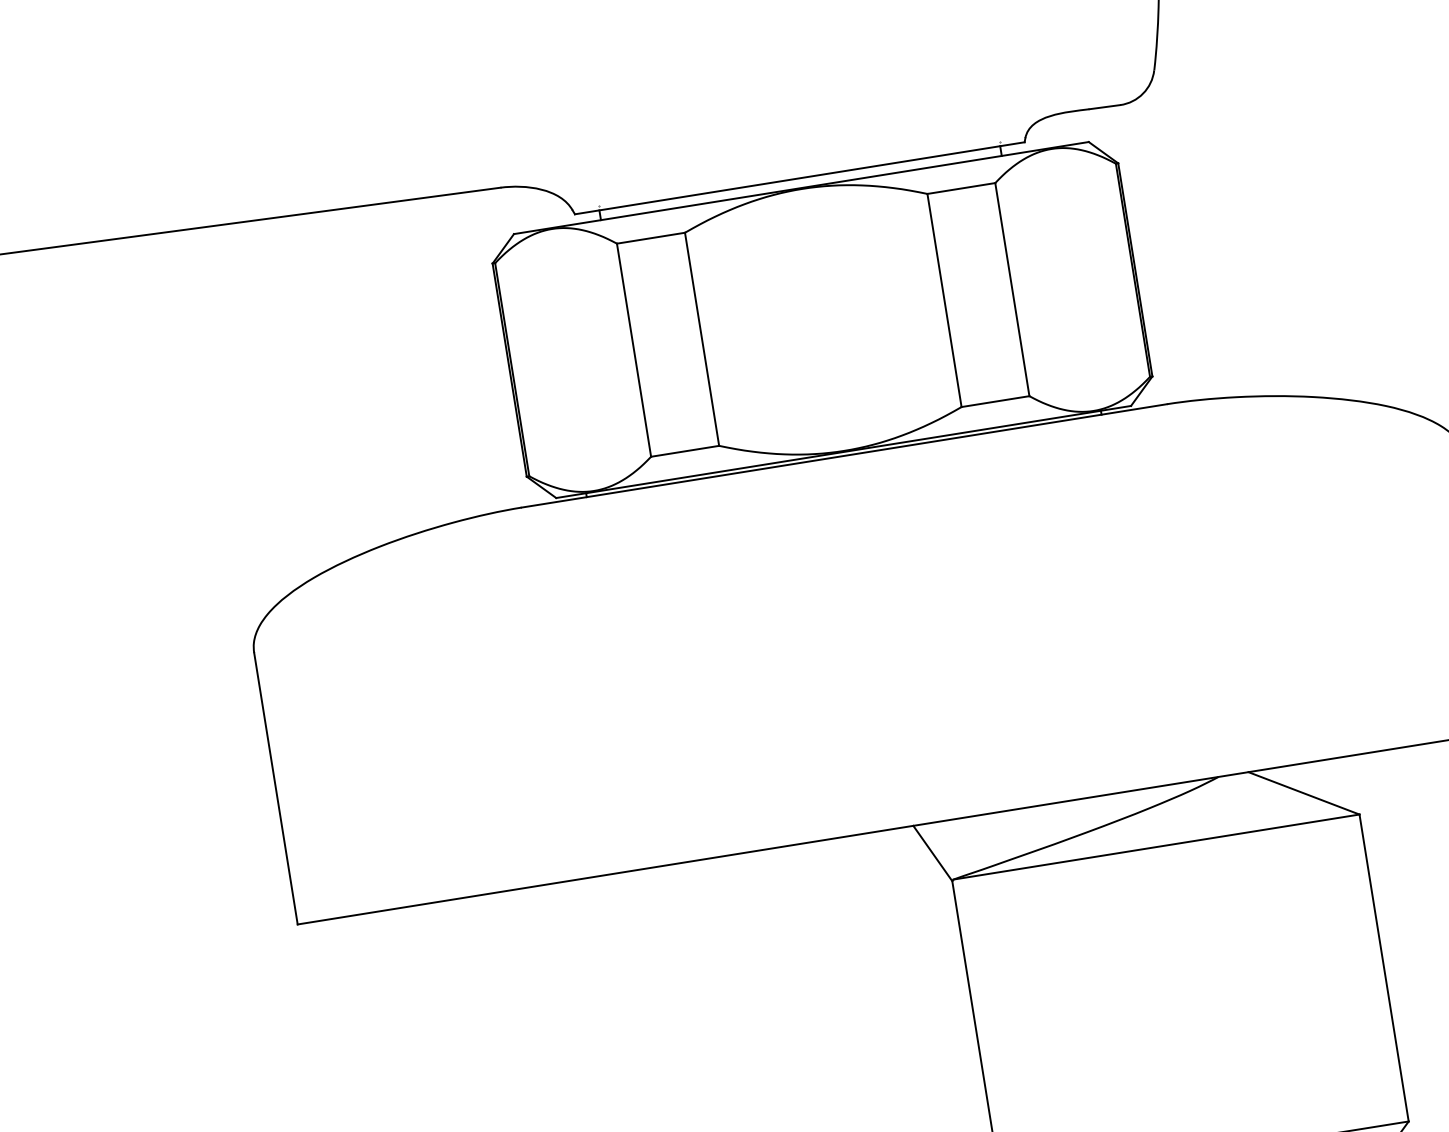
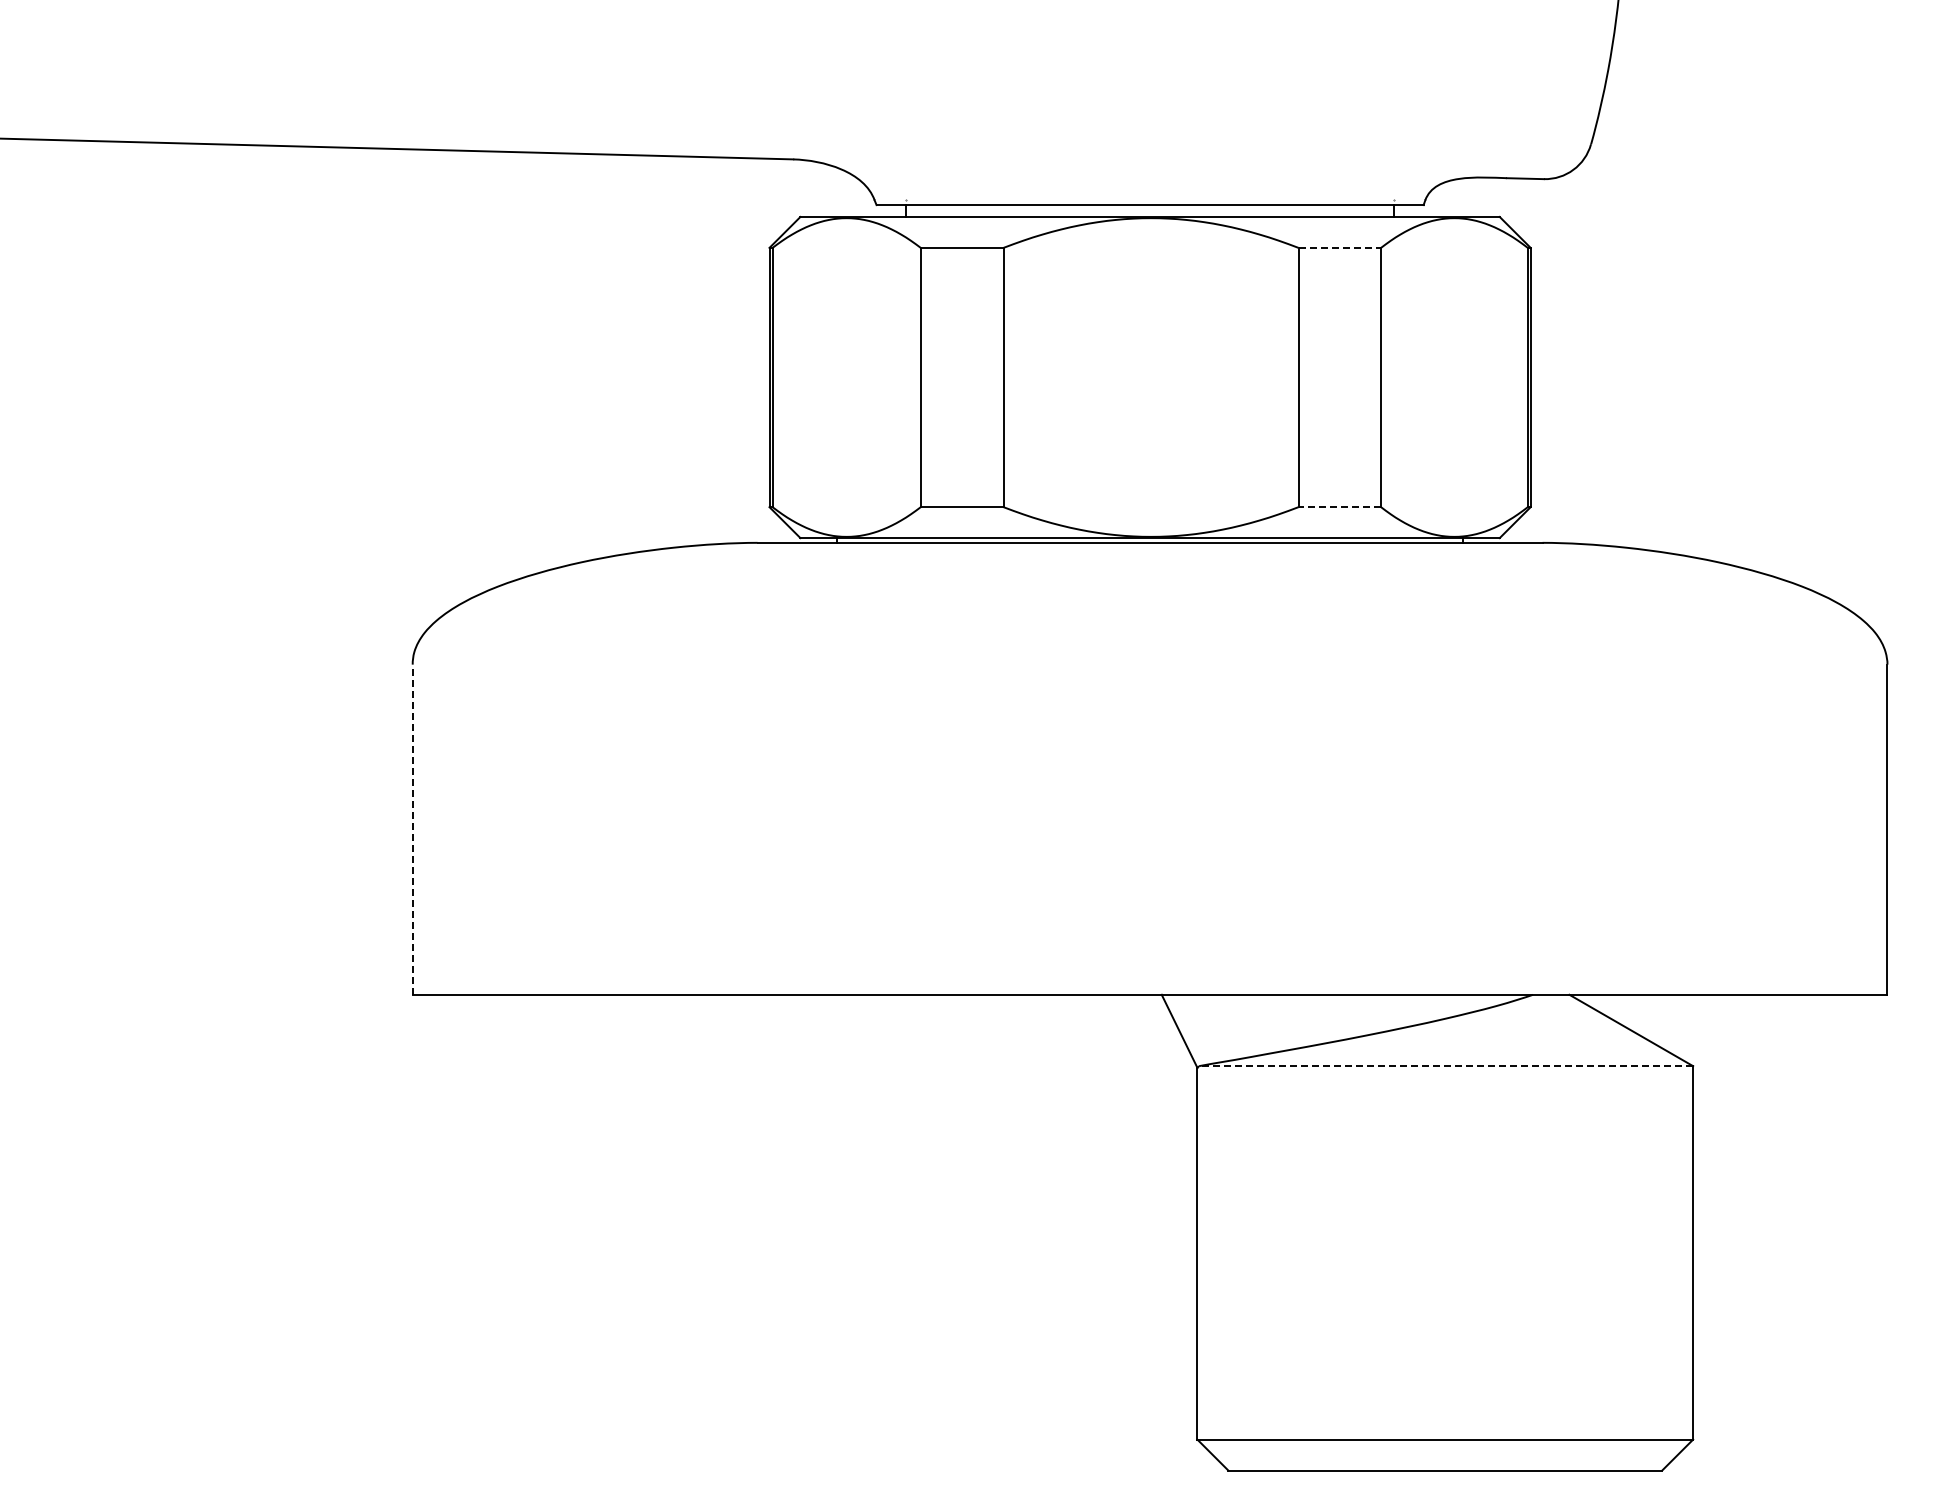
line: (961, 188) -> (1340, 247), solid -> dashed
line: (995, 401) -> (1339, 507), solid -> dashed
line: (275, 788) -> (412, 829), solid -> dashed
line: (1156, 847) -> (1445, 1066), solid -> dashed

